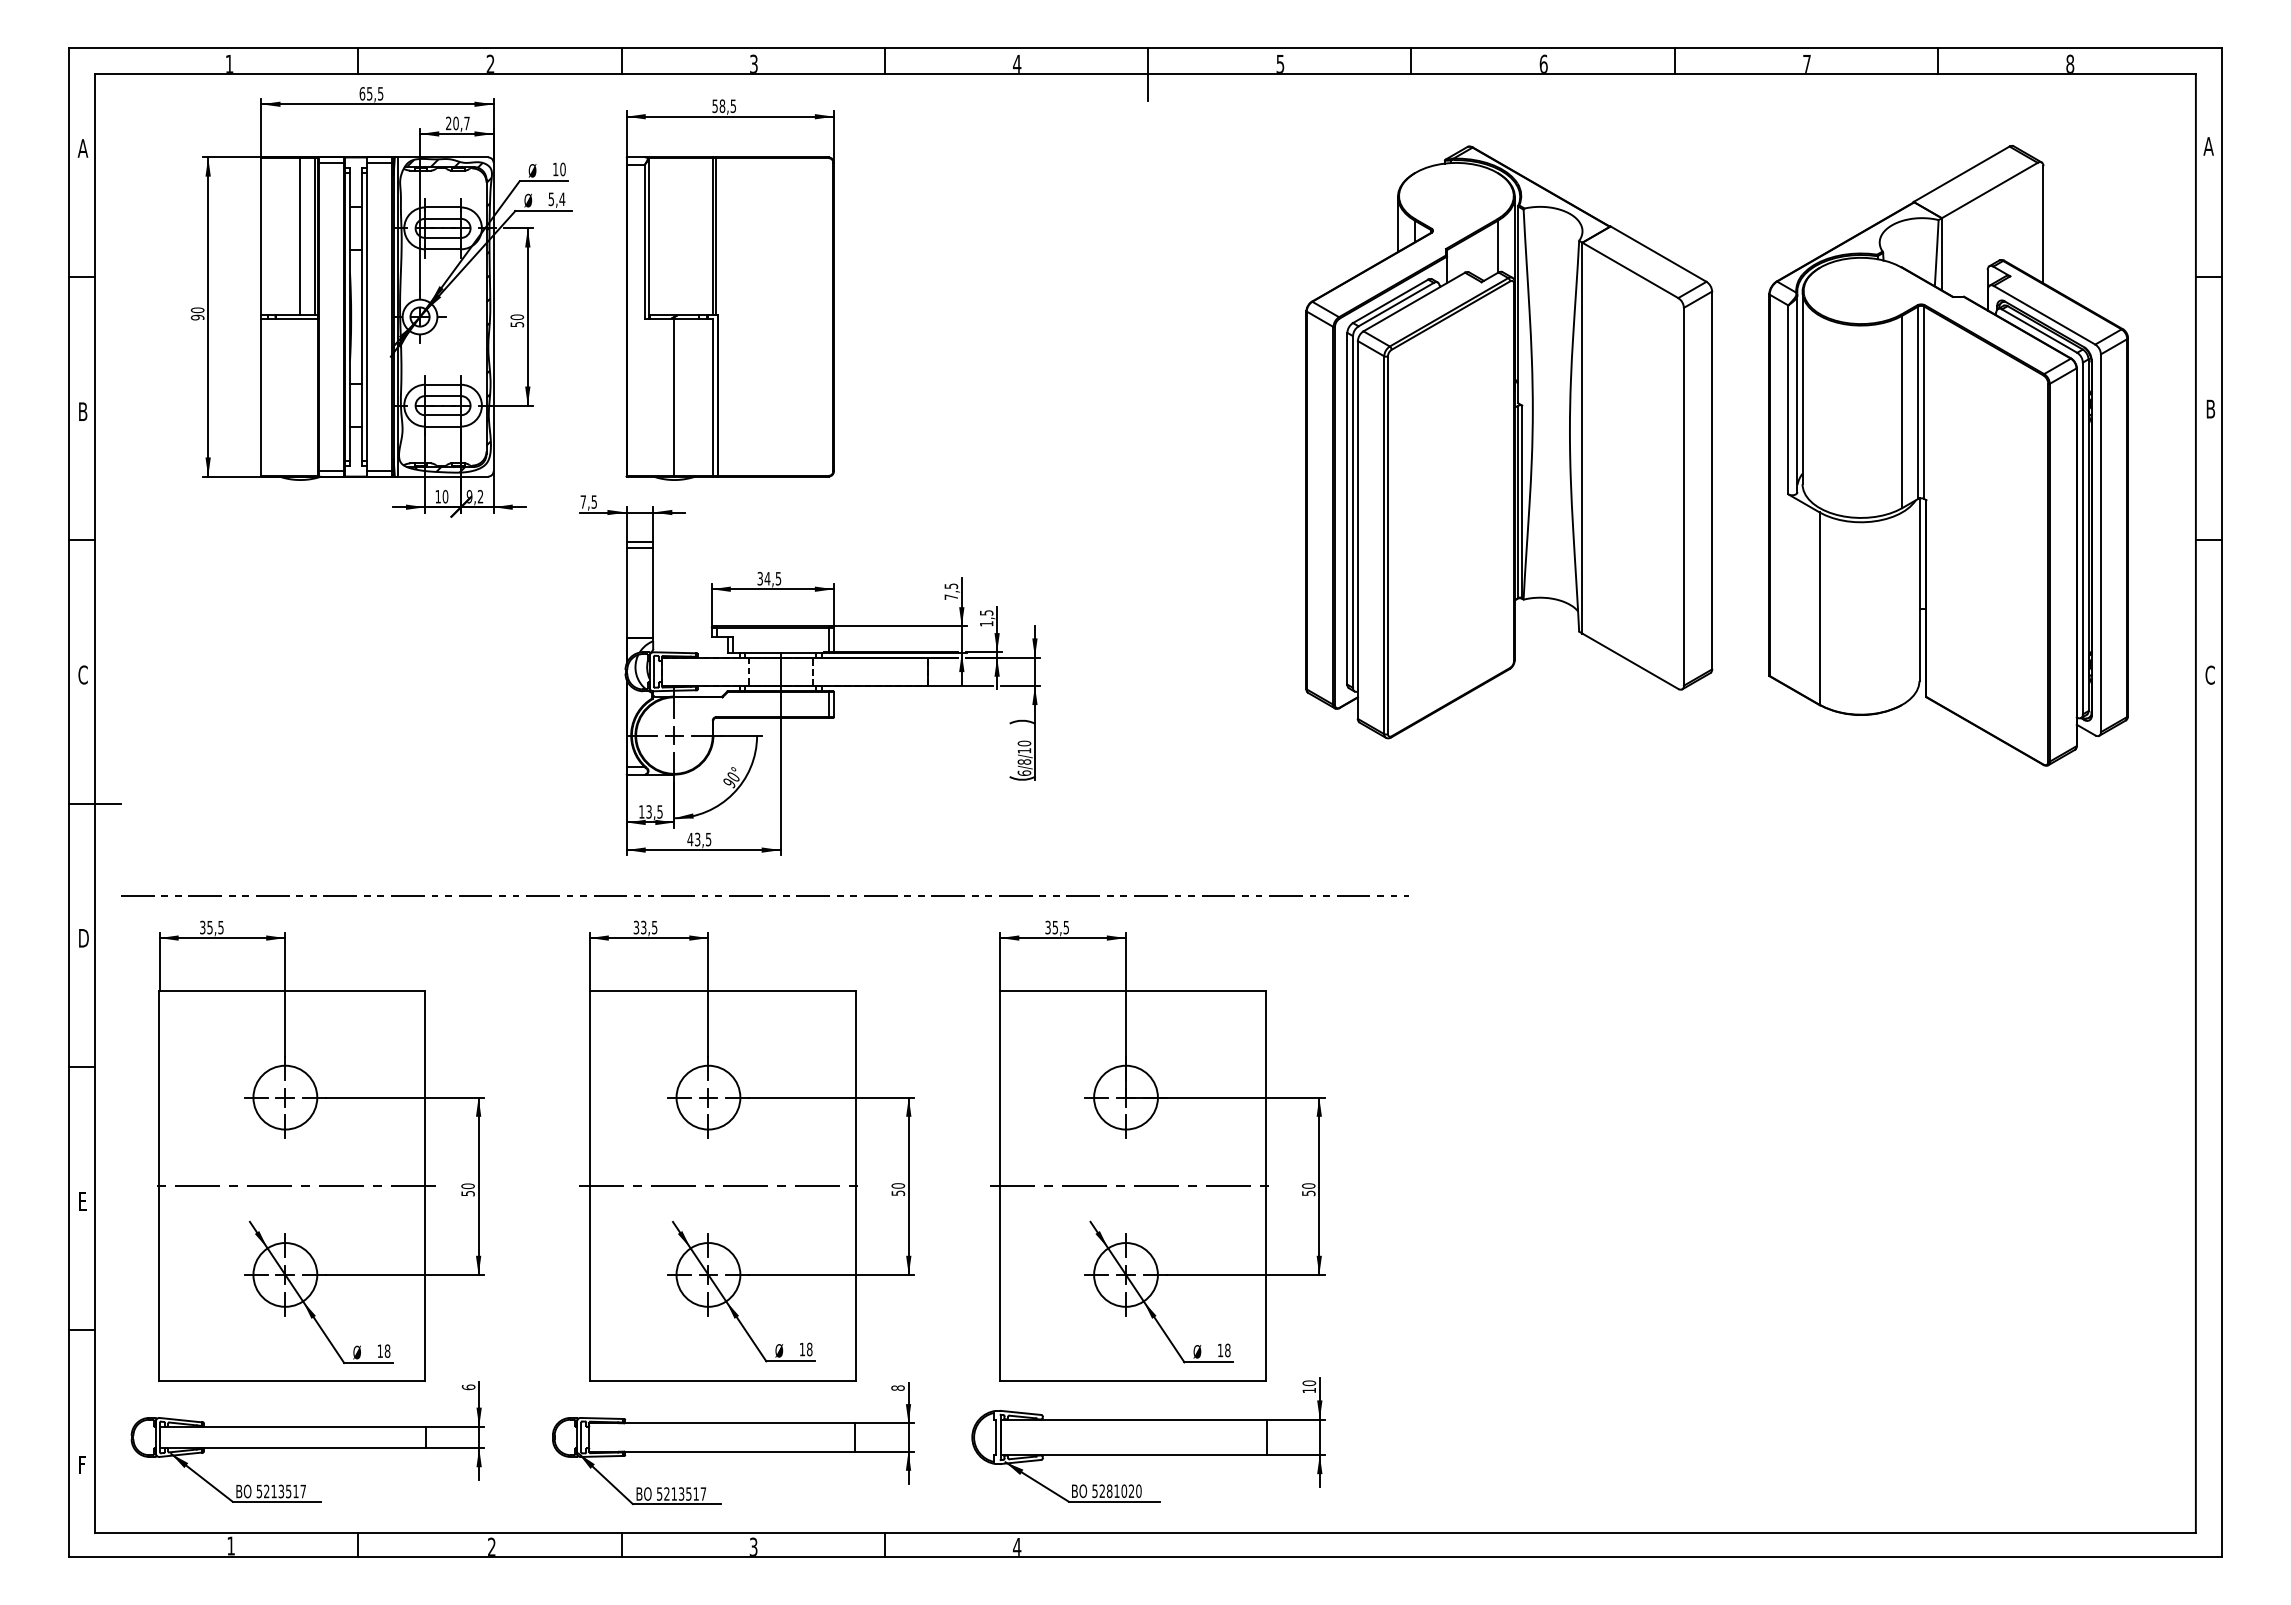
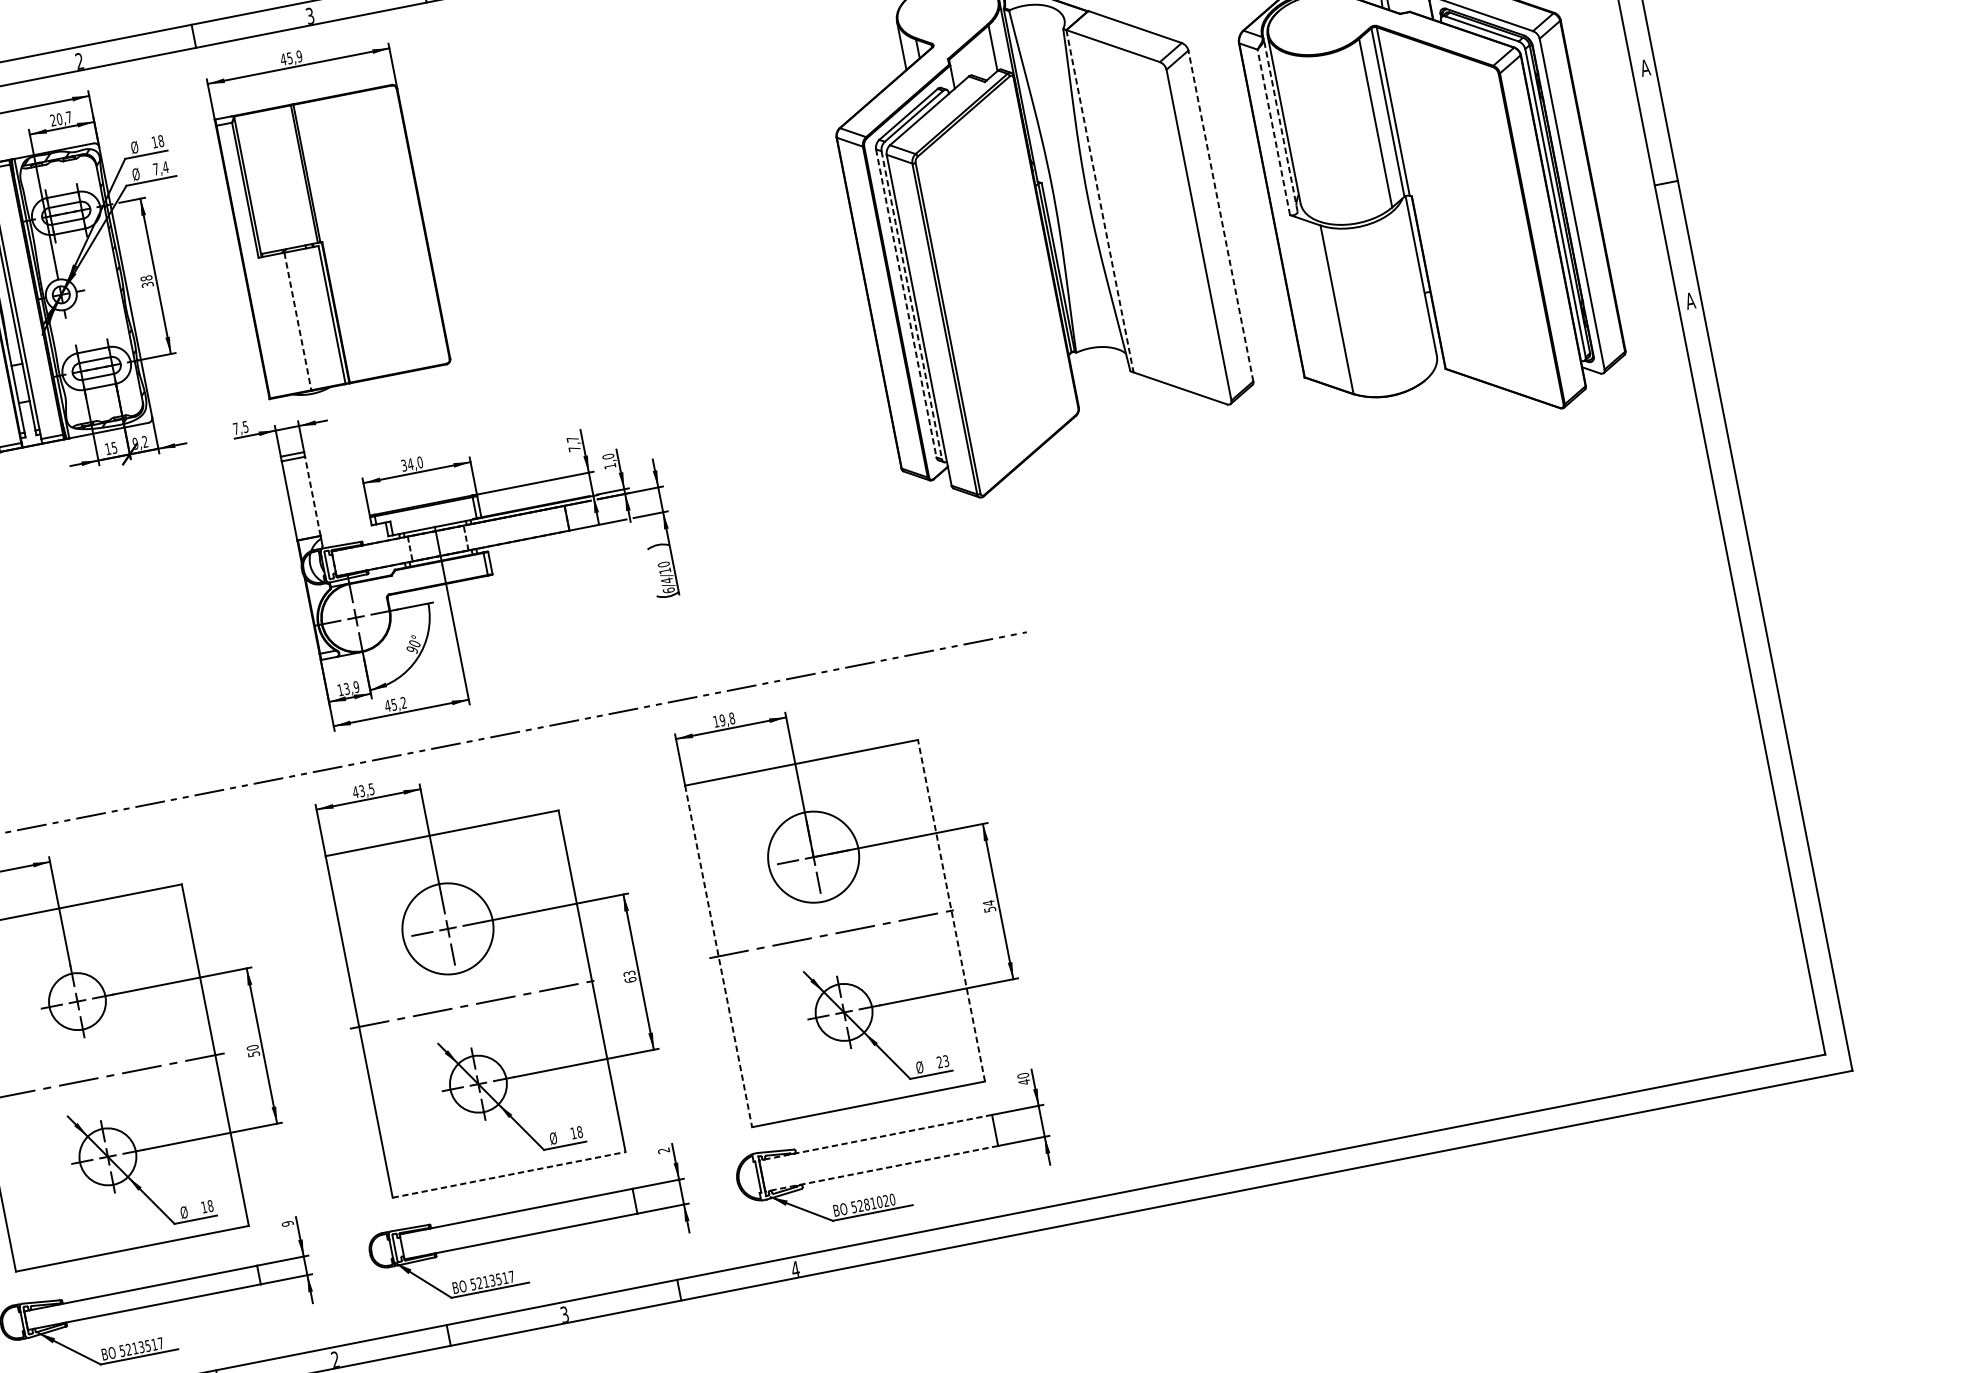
text: (724, 106) -> (291, 58), 58,5 -> 45,9
text: (562, 169) -> (160, 141), 10 -> 18
text: (550, 199) -> (155, 169), 5,4 -> 7,4
text: (516, 320) -> (146, 281), 50 -> 38
line: (1797, 393) -> (1280, 125), solid -> dashed
line: (674, 397) -> (297, 321), solid -> dashed
line: (1788, 399) -> (1273, 131), solid -> dashed
text: (2210, 408) -> (1644, 67), B -> A
line: (1582, 438) -> (1100, 201), solid -> dashed
line: (1712, 480) -> (1221, 215), solid -> dashed
text: (445, 496) -> (114, 447), 10 -> 15
line: (1347, 508) -> (906, 303), solid -> dashed
line: (1353, 511) -> (912, 304), solid -> dashed
text: (778, 578) -> (420, 462), 34,5 -> 34,0
text: (951, 585) -> (572, 438), 7,5 -> 7,7
line: (653, 592) -> (313, 495), solid -> dashed
text: (986, 612) -> (608, 456), 1,5 -> 1,0
text: (2209, 674) -> (1689, 300), C -> A
text: (1024, 762) -> (667, 581), 6/8/10 -> 6/4/10
text: (659, 811) -> (355, 686), 13,5 -> 13,9
text: (703, 839) -> (399, 703), 43,5 -> 45,2
text: (636, 927) -> (355, 792), 33,5 -> 43,5
text: (1057, 927) -> (724, 719), 35,5 -> 19,8
circle: (708, 1097) -> (447, 928), size x1.6
circle: (1125, 1097) -> (813, 857), size x1.6
line: (1266, 1185) -> (951, 909), solid -> dashed
line: (1000, 1186) -> (718, 956), solid -> dashed
text: (1308, 1186) -> (988, 903), 50 -> 54
text: (898, 1189) -> (630, 976), 50 -> 63
text: (1223, 1350) -> (942, 1061), 18 -> 23
line: (722, 1381) -> (509, 1175), solid -> dashed
text: (468, 1387) -> (287, 1223), 6 -> 9
text: (897, 1387) -> (663, 1150), 8 -> 2
text: (1308, 1390) -> (1023, 1082), 10 -> 40
line: (1133, 1419) -> (875, 1137), solid -> dashed
line: (1133, 1455) -> (881, 1169), solid -> dashed

